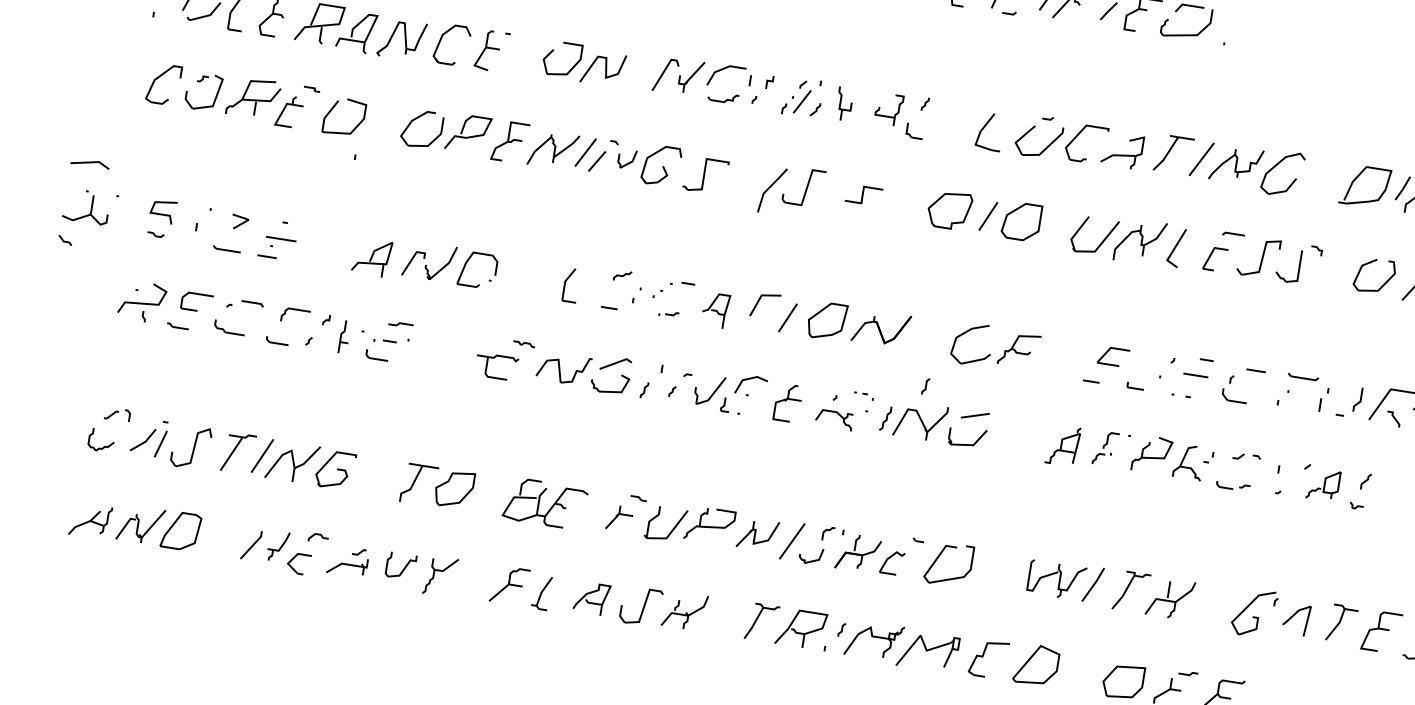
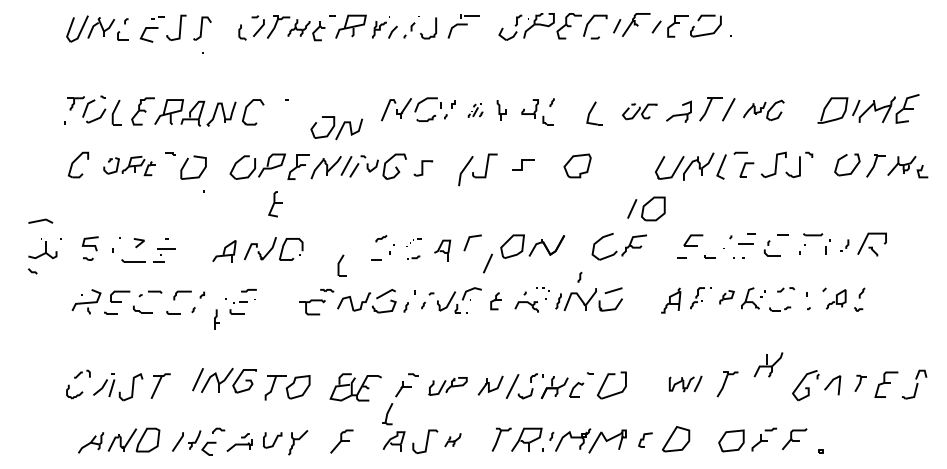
part: (487, 50) -> (275, 204), moved
part: (583, 64) -> (336, 128), moved
part: (244, 97) -> (129, 165), size x0.7
part: (802, 97) -> (475, 110), size x0.6
part: (1060, 139) -> (639, 111), size x0.6
part: (1256, 169) -> (763, 110), size x0.7
part: (704, 175) -> (422, 168), size x0.7
part: (1010, 219) -> (646, 208), moved
line: (1233, 233) -> (740, 152), moved
part: (226, 248) -> (133, 260), size x1.4
part: (569, 284) -> (341, 265), moved
part: (673, 290) -> (414, 242), size x0.6
line: (787, 317) -> (487, 263), moved
part: (343, 336) -> (216, 319), moved
part: (1350, 402) -> (844, 245), size x0.6
part: (788, 403) -> (496, 301), size x0.7
part: (1151, 454) -> (726, 297), size x0.6
part: (303, 463) -> (224, 380), moved
part: (136, 524) -> (119, 440), moved
part: (689, 525) -> (447, 386), size x0.7
part: (1065, 579) -> (685, 383), size x0.7
part: (541, 593) -> (387, 414), moved
part: (1170, 598) -> (768, 364), moved
part: (684, 609) -> (452, 439), size x0.6
part: (1340, 623) -> (860, 383), size x0.7
part: (988, 657) -> (645, 439), size x0.6

